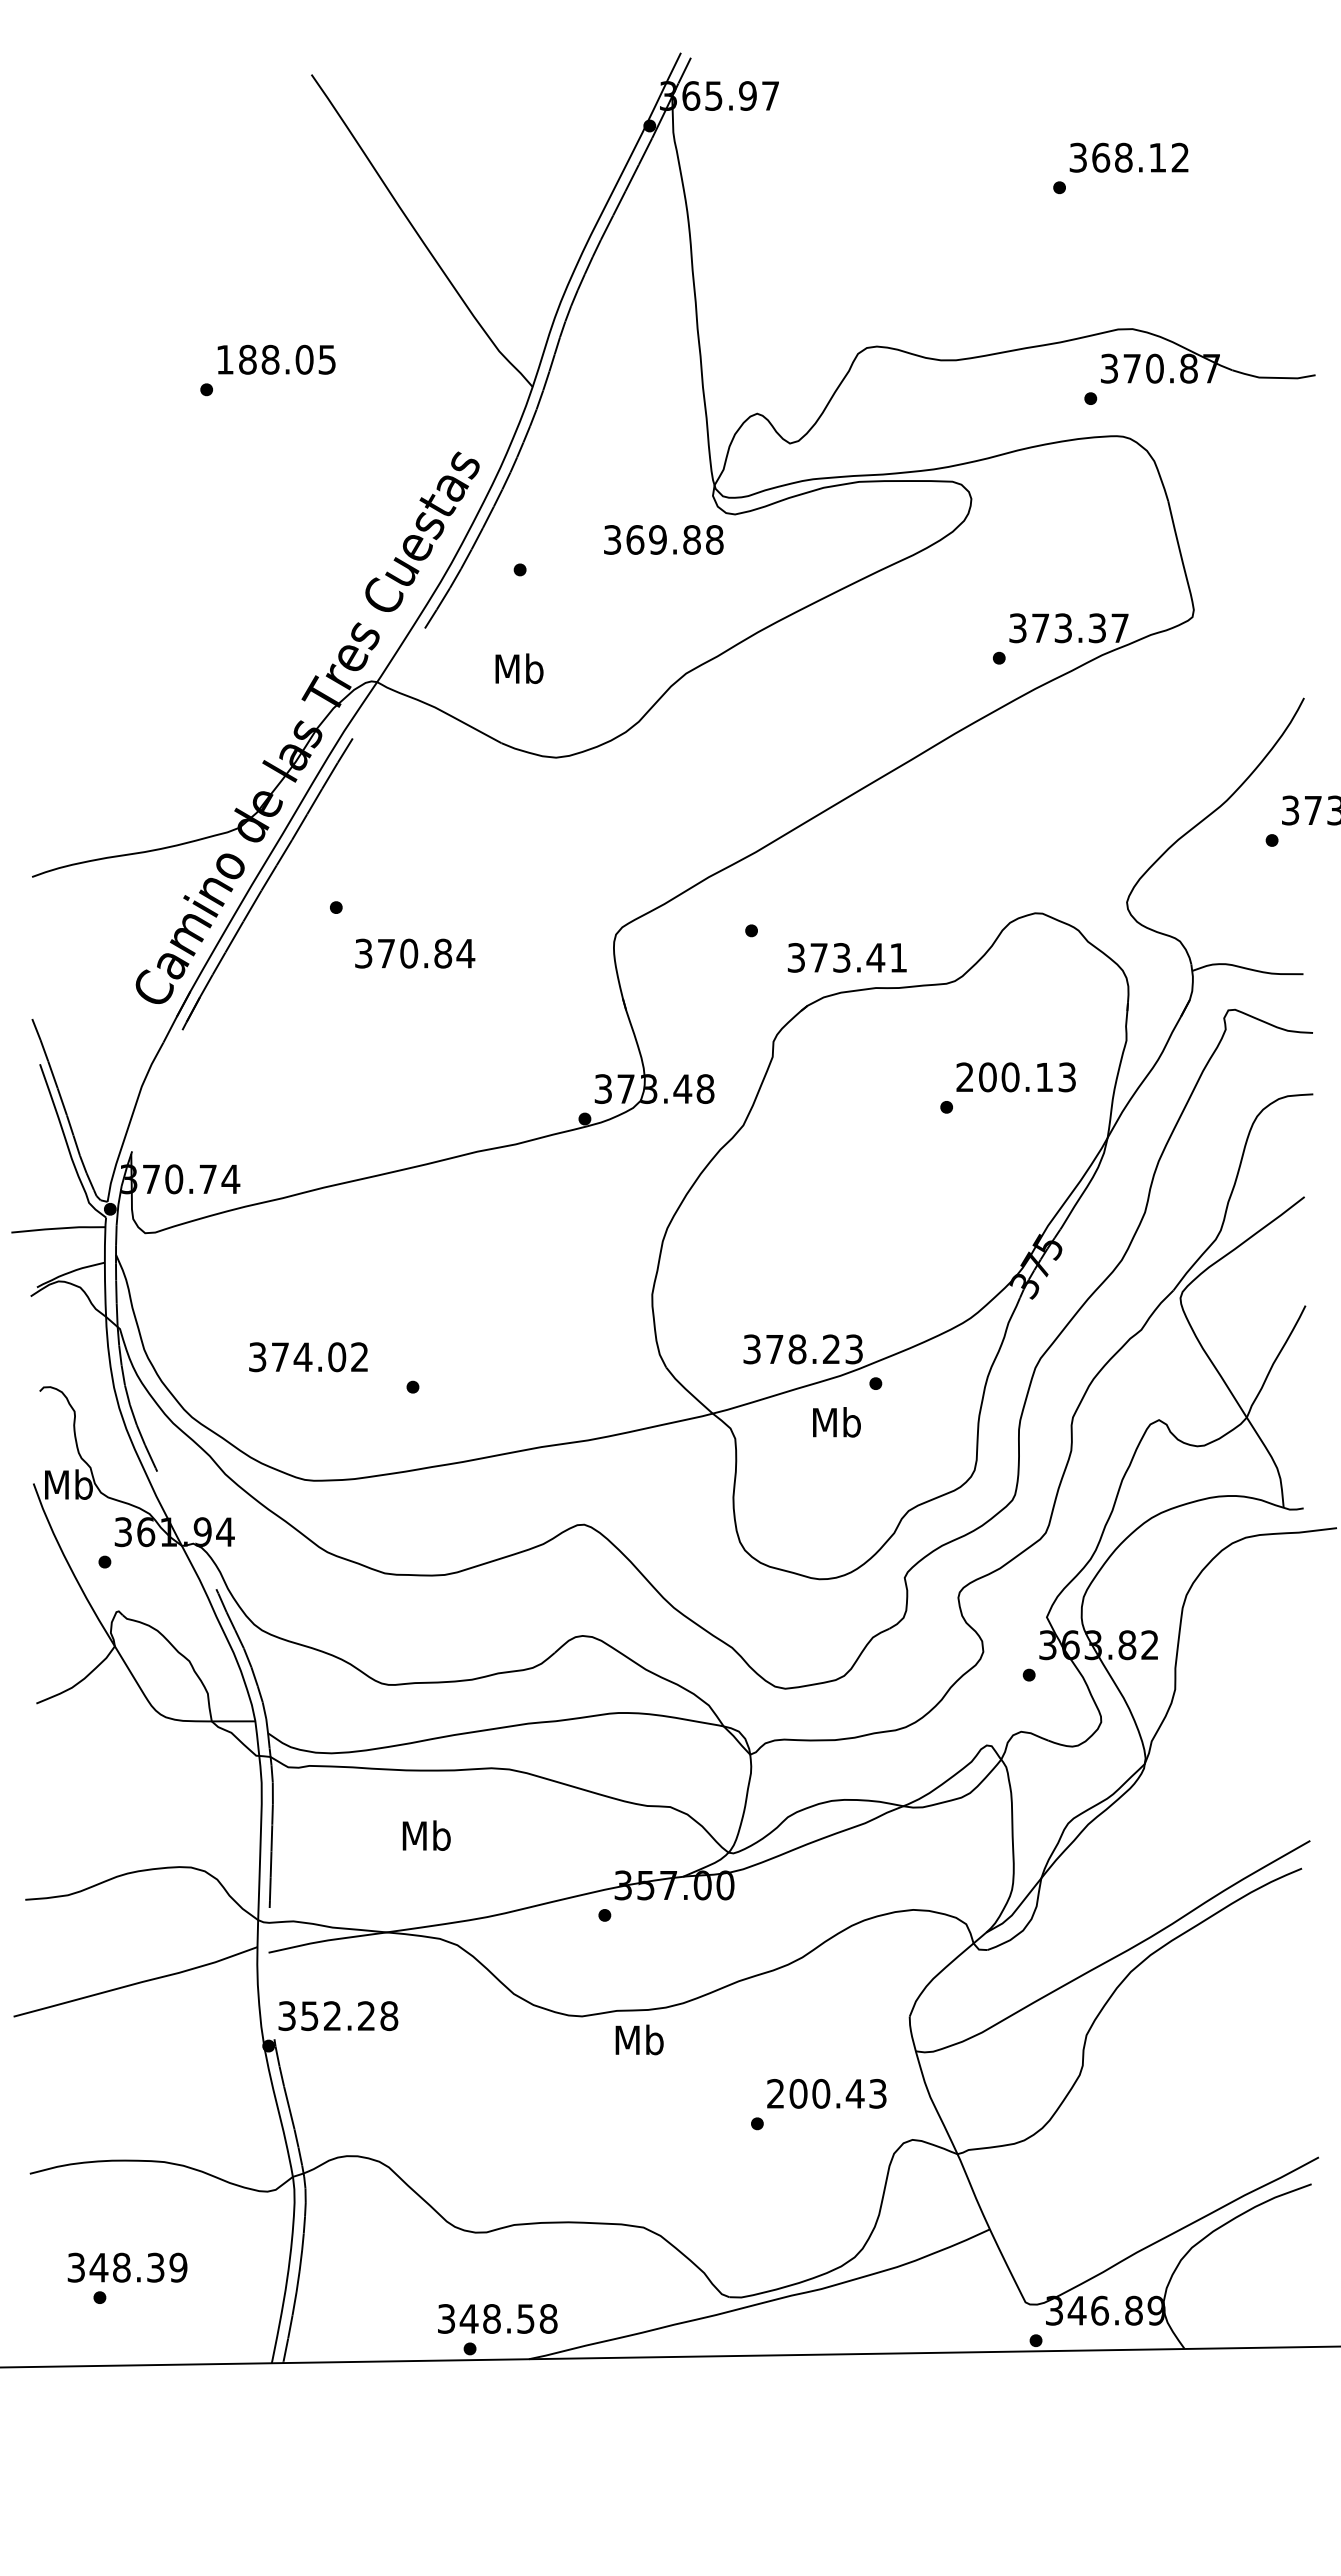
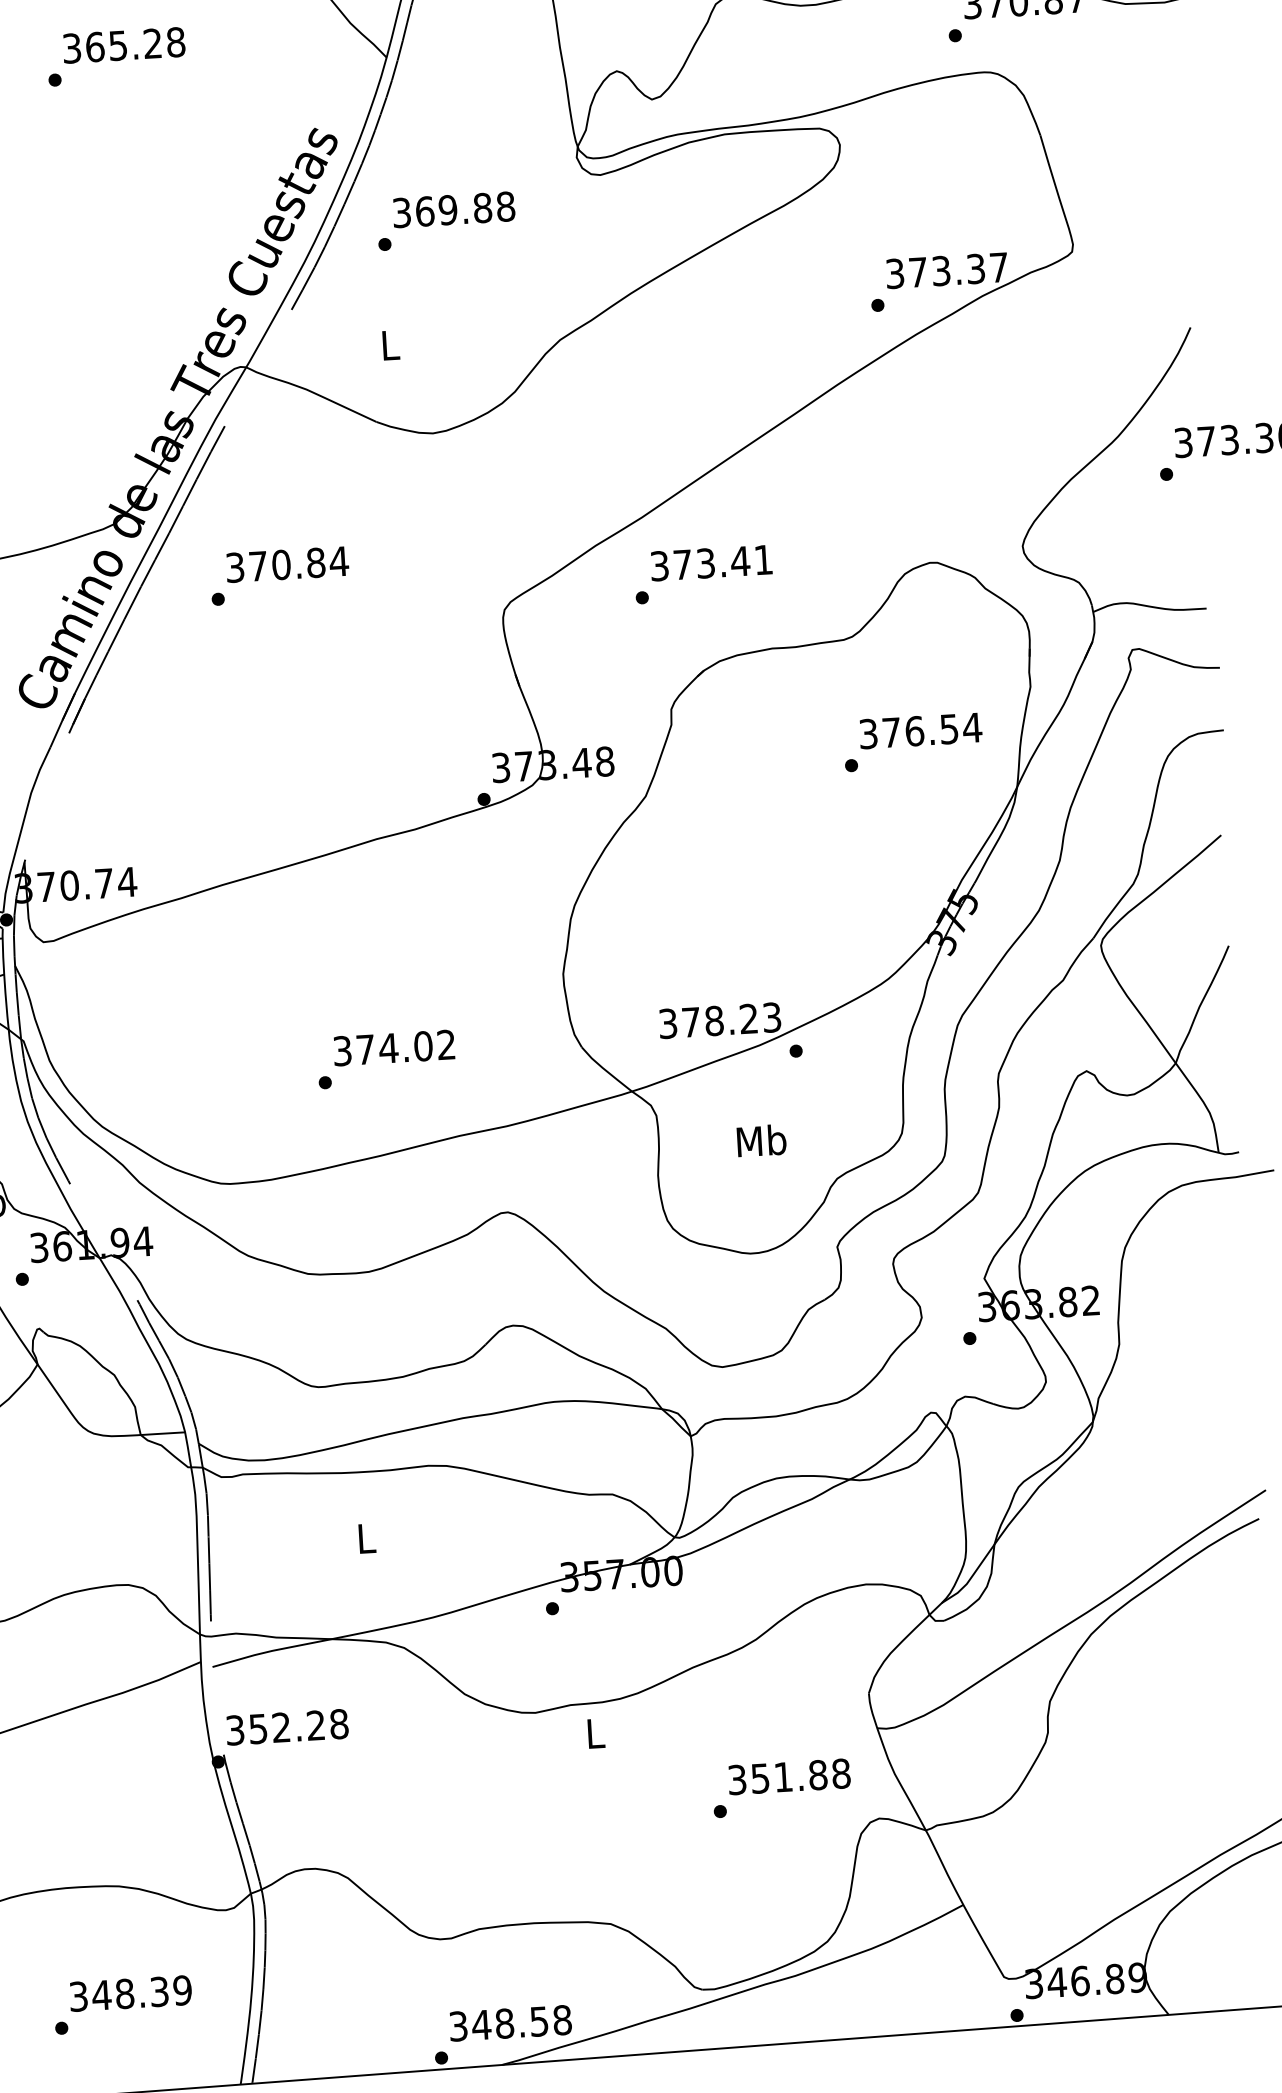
text: (276, 359) -> (124, 45), 188.05 -> 365.28
text: (663, 539) -> (453, 209), moved
text: (519, 668) -> (390, 344), Mb -> L
text: (415, 953) -> (287, 564), moved
text: (847, 957) -> (711, 562), moved
text: (1016, 1077) -> (920, 731), 200.13 -> 376.54
text: (308, 1357) -> (394, 1048), moved
text: (836, 1422) -> (761, 1140), moved
text: (426, 1835) -> (366, 1538), Mb -> L
text: (639, 2039) -> (595, 1732), Mb -> L
text: (826, 2093) -> (788, 1776), 200.43 -> 351.88
text: (127, 2267) -> (130, 1993), moved
text: (497, 2318) -> (510, 2022), moved

